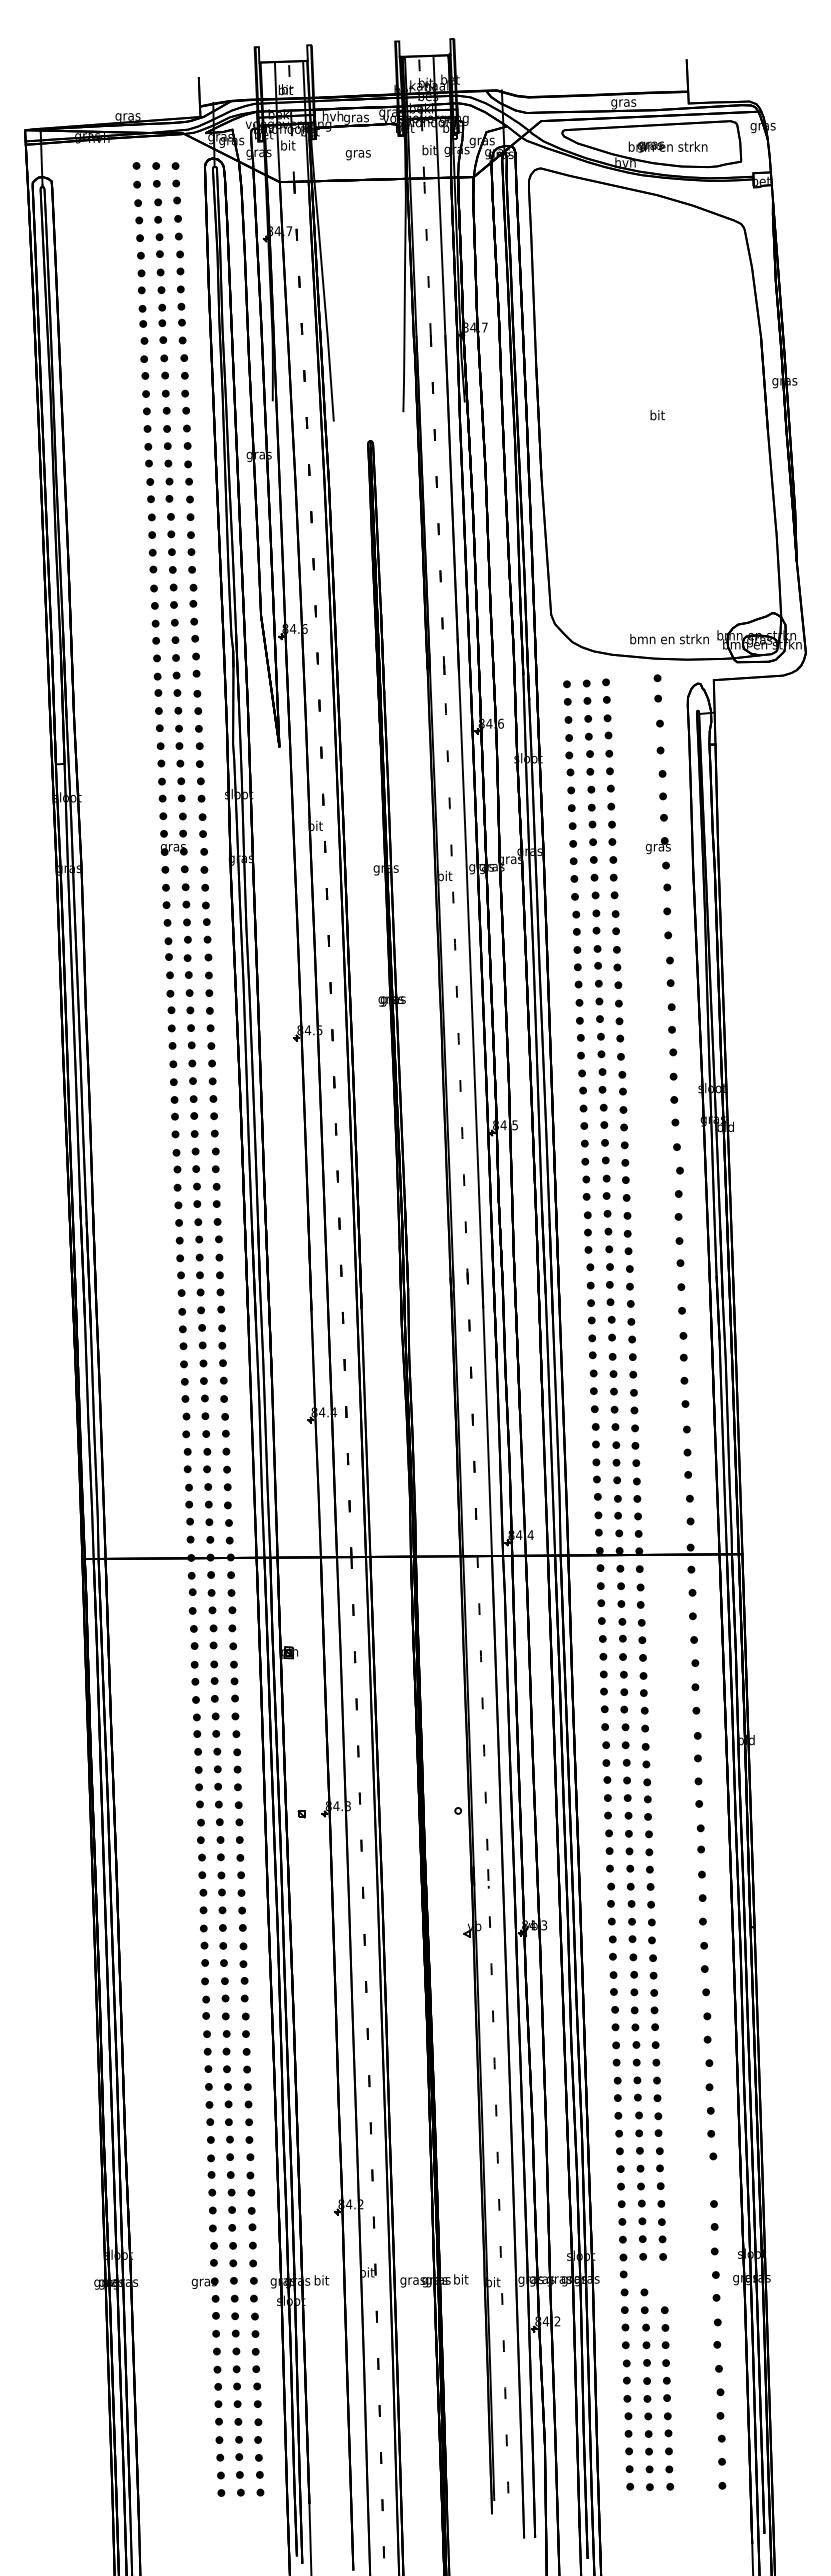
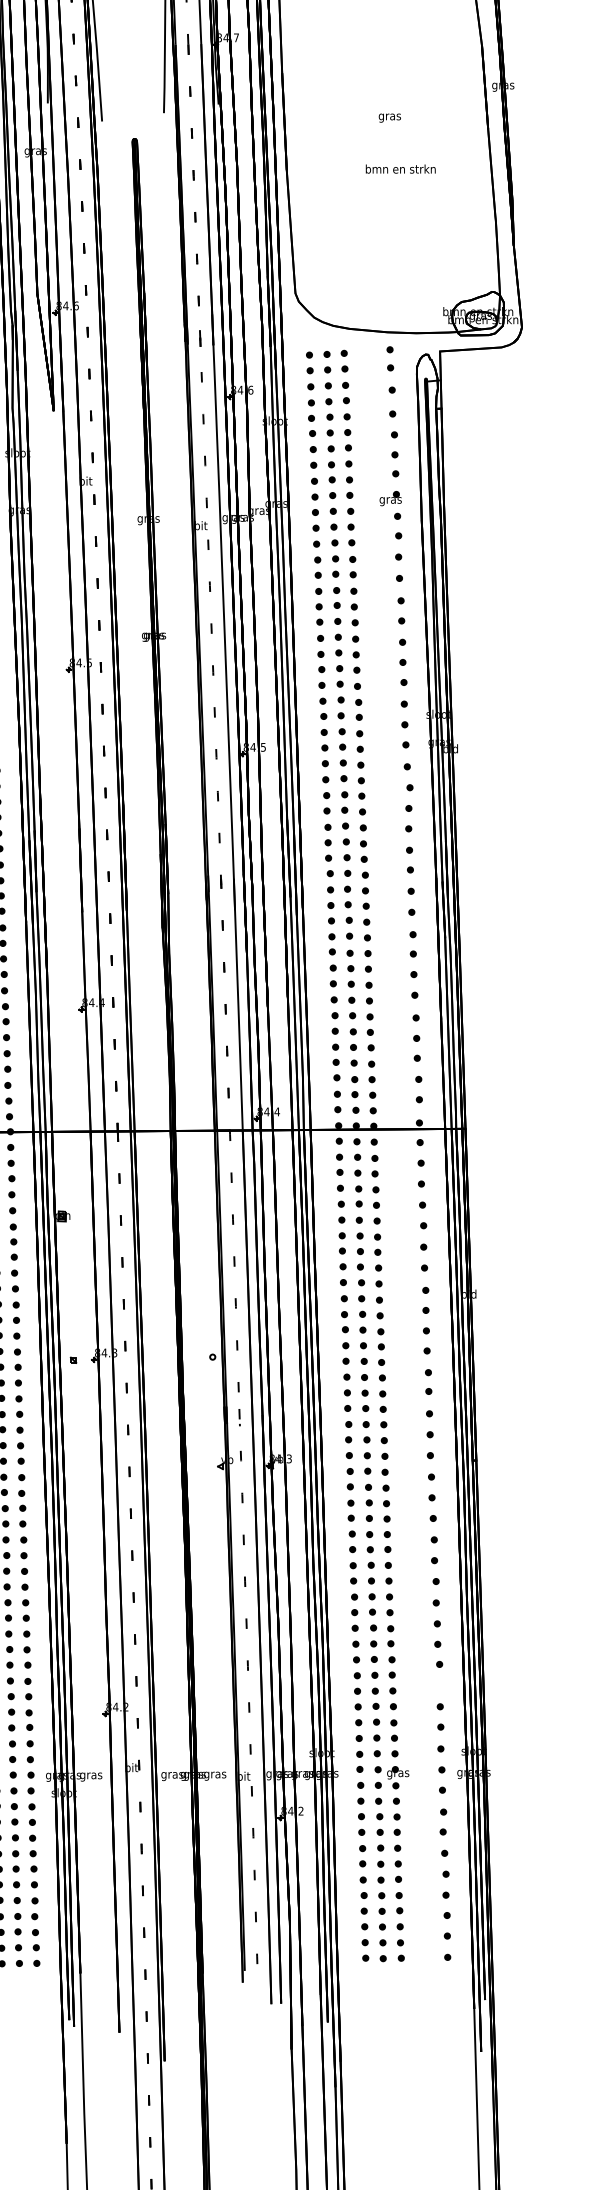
text: (656, 416) -> (389, 116), bit -> gras
text: (669, 639) -> (400, 169), moved
text: (460, 2280) -> (214, 1774), bit -> gras
text: (321, 2281) -> (91, 1775), bit -> gras
part: (659, 2283) -> (391, 1777), added

